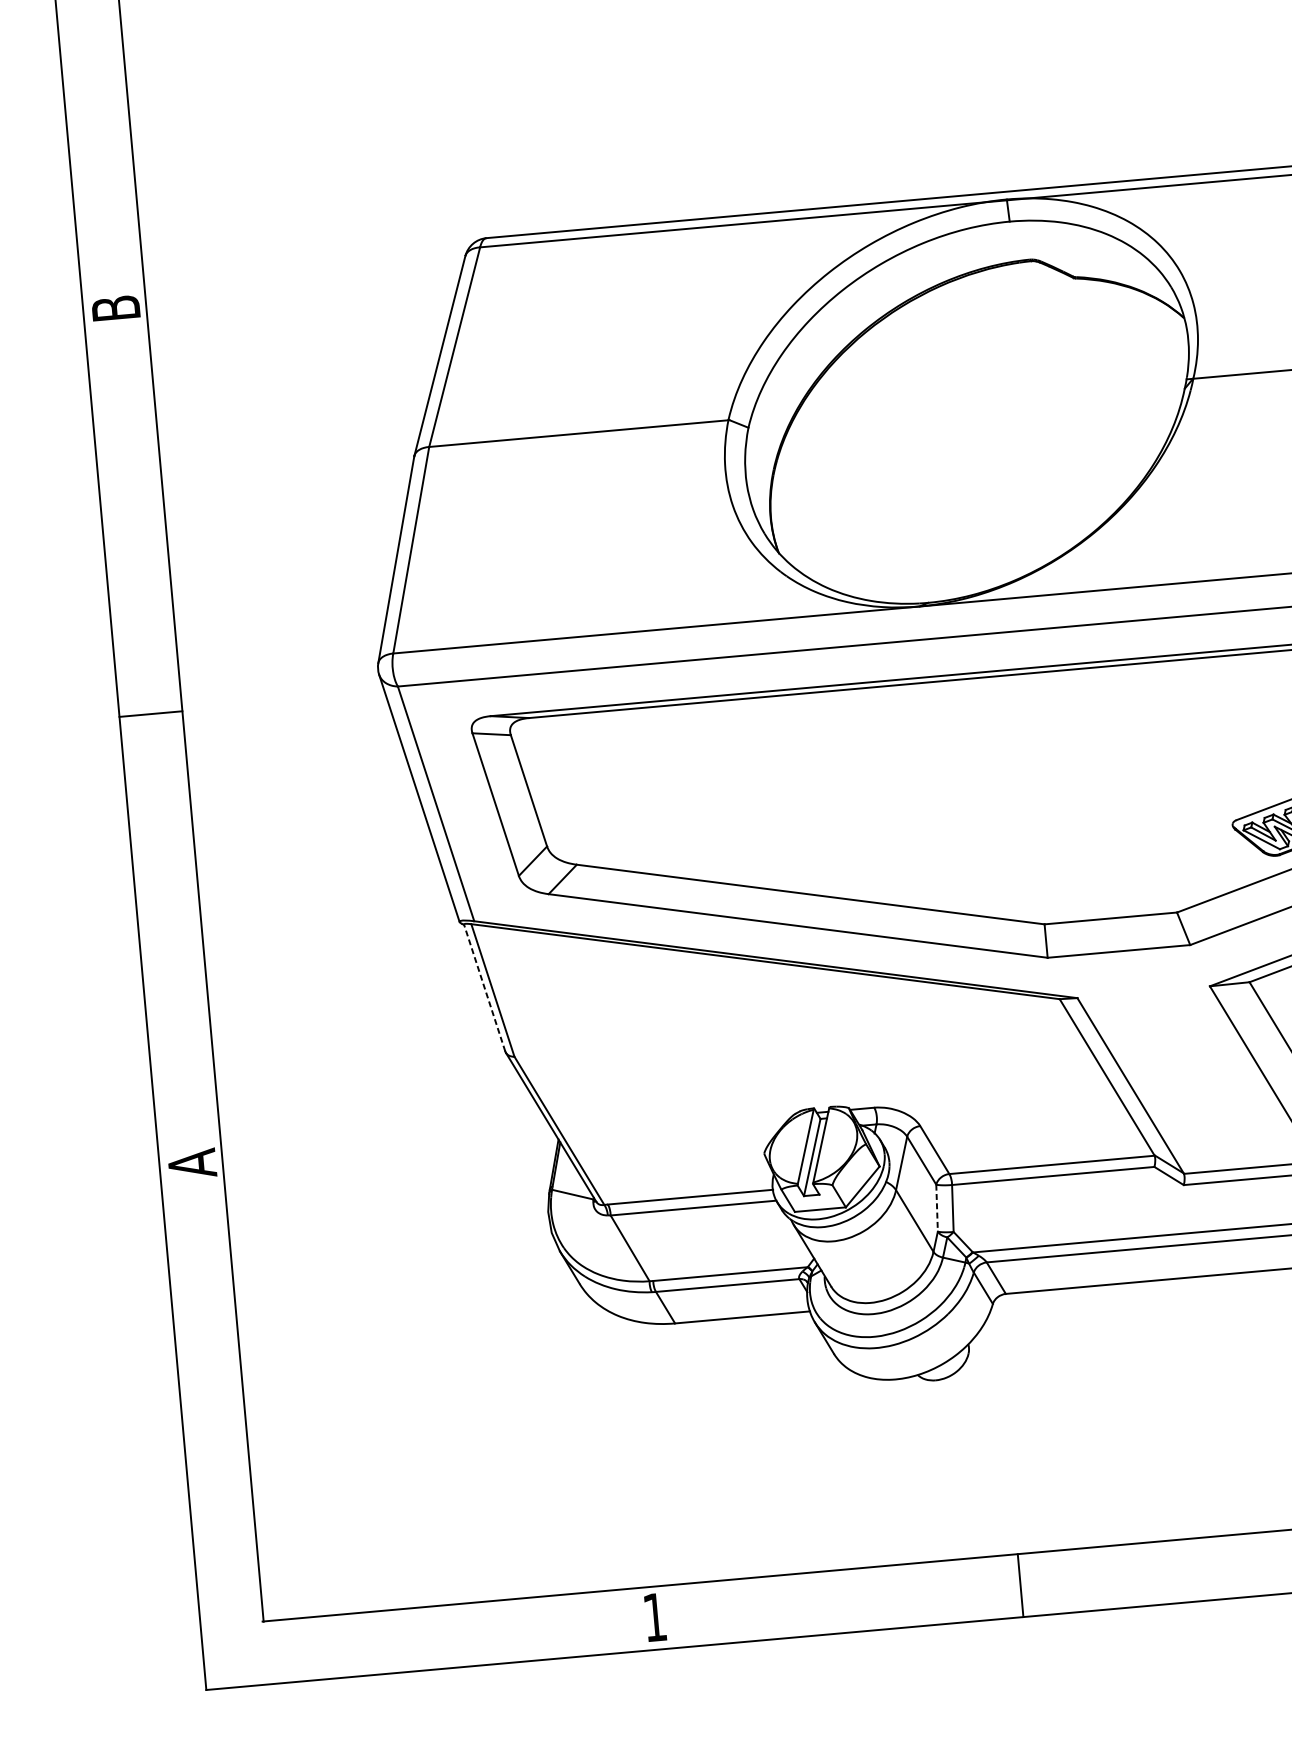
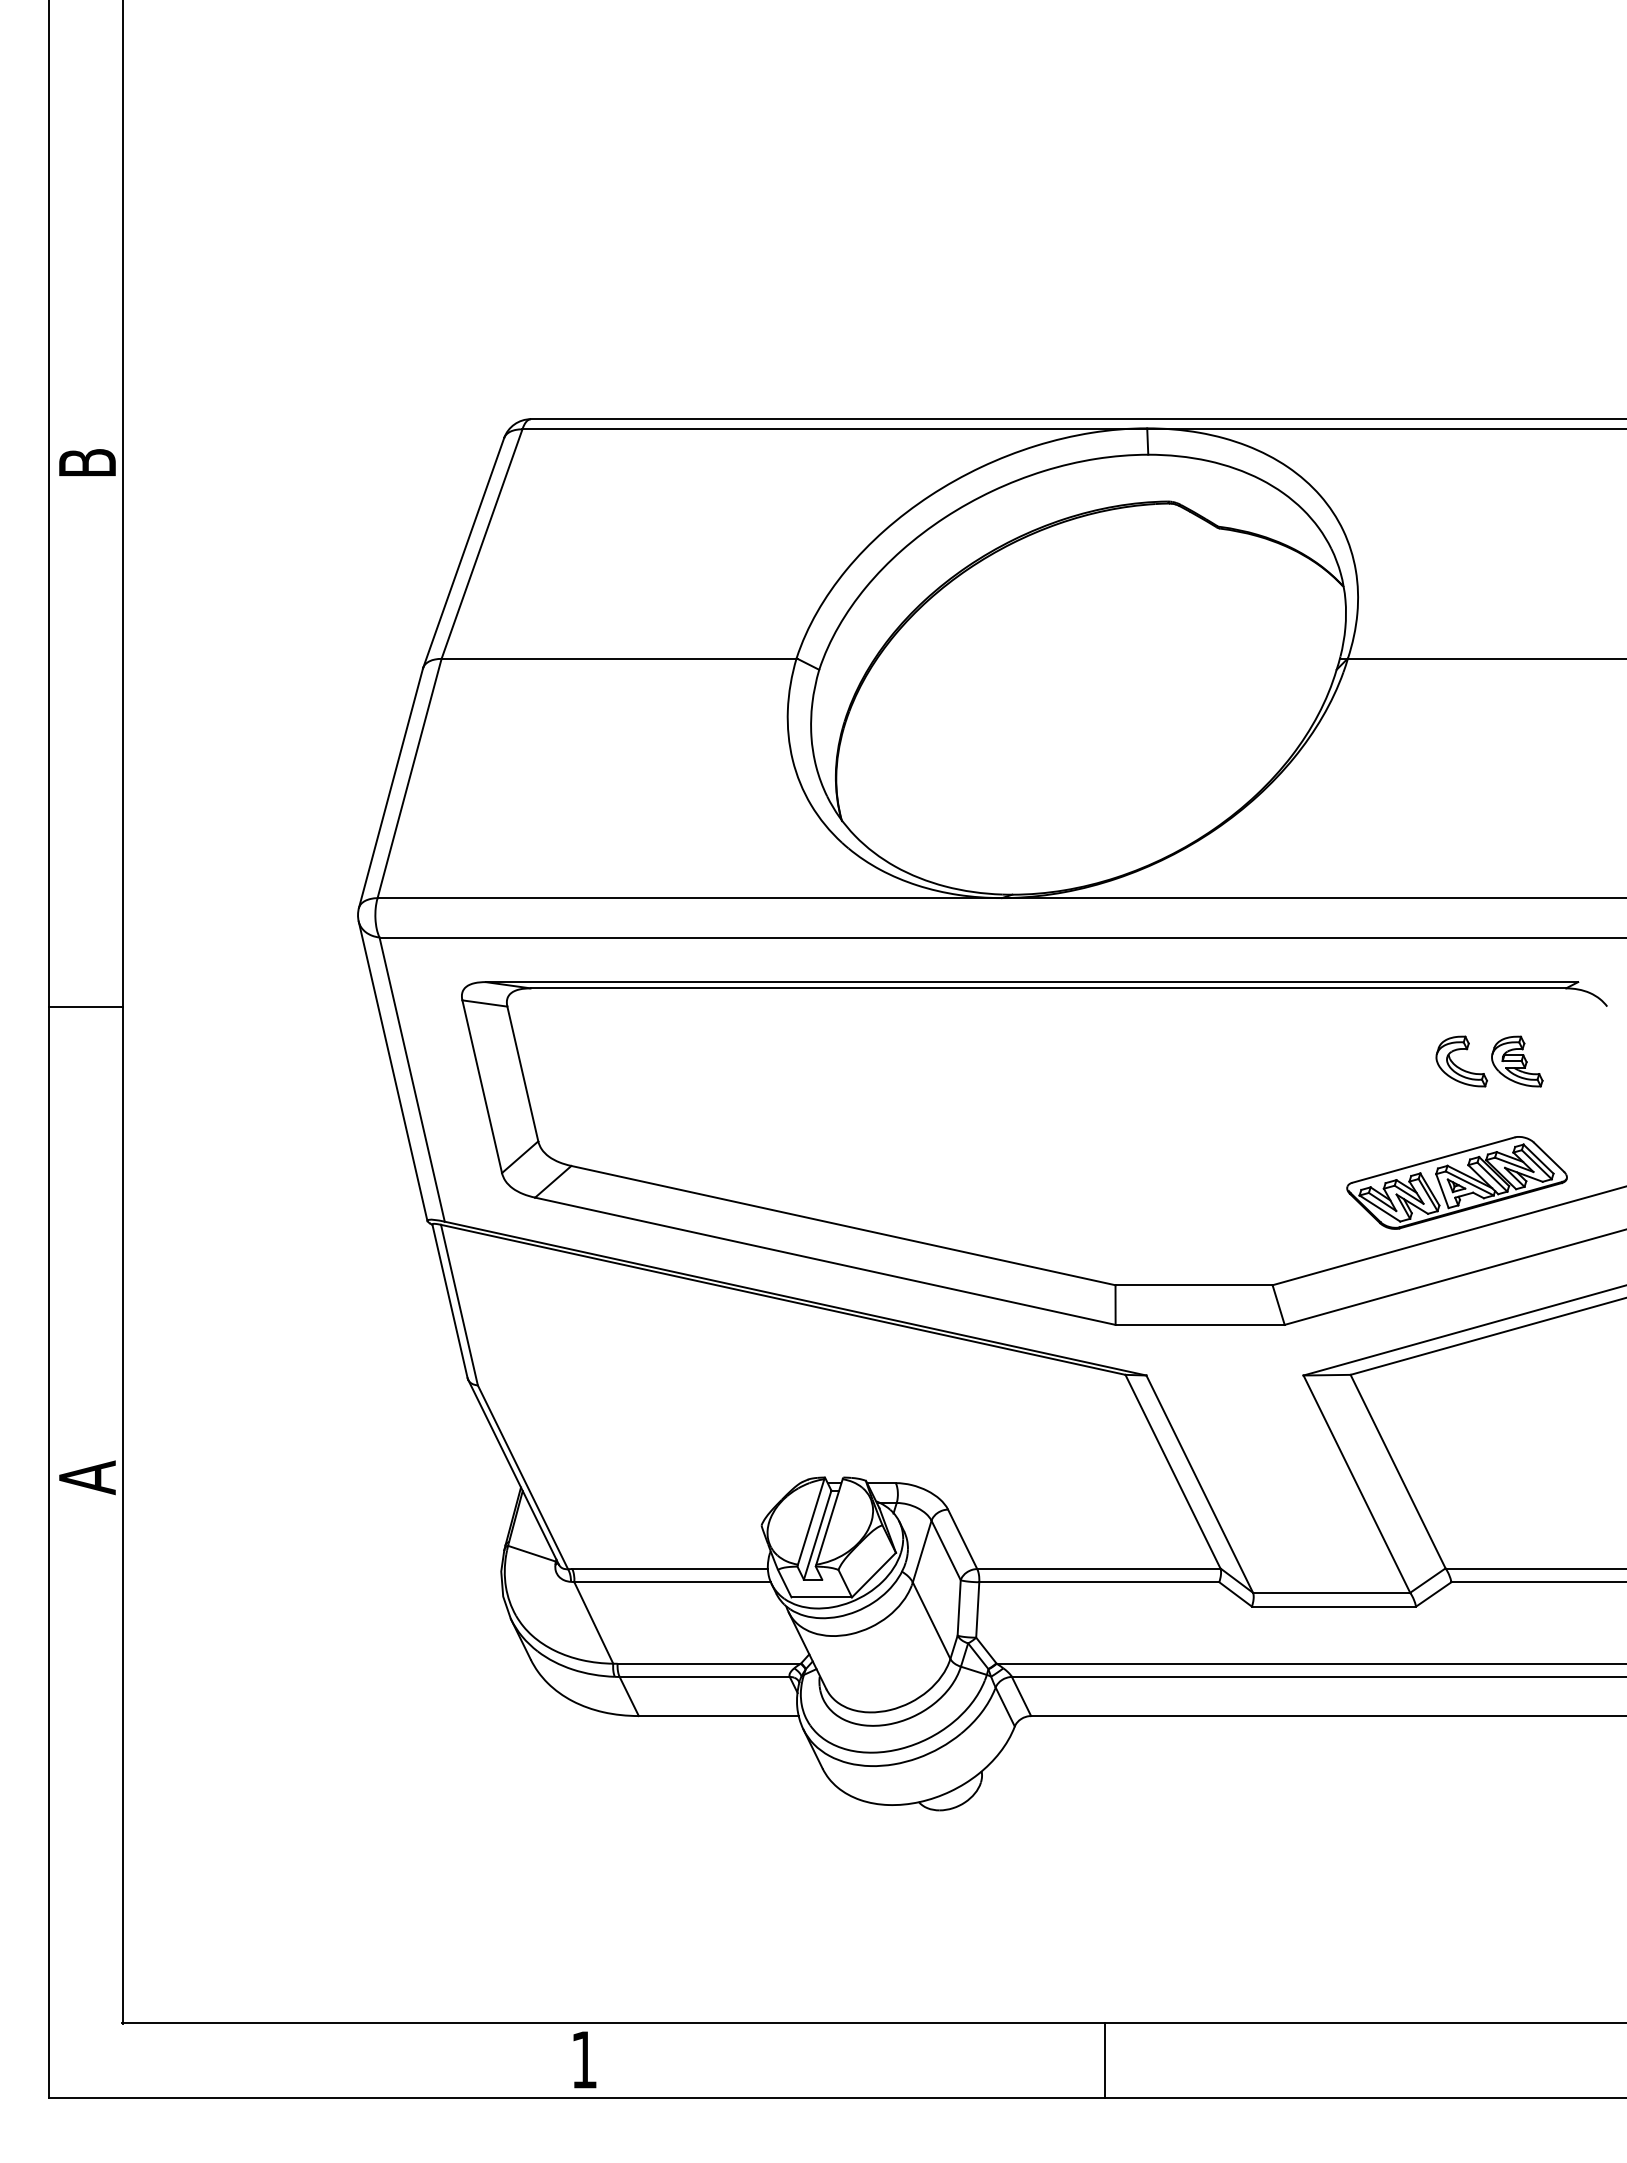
line: (150, 714) -> (85, 1007), moved
line: (484, 988) -> (449, 1301), dashed -> solid
line: (937, 1207) -> (959, 1607), dashed -> solid
line: (1020, 1585) -> (1104, 2060), moved

